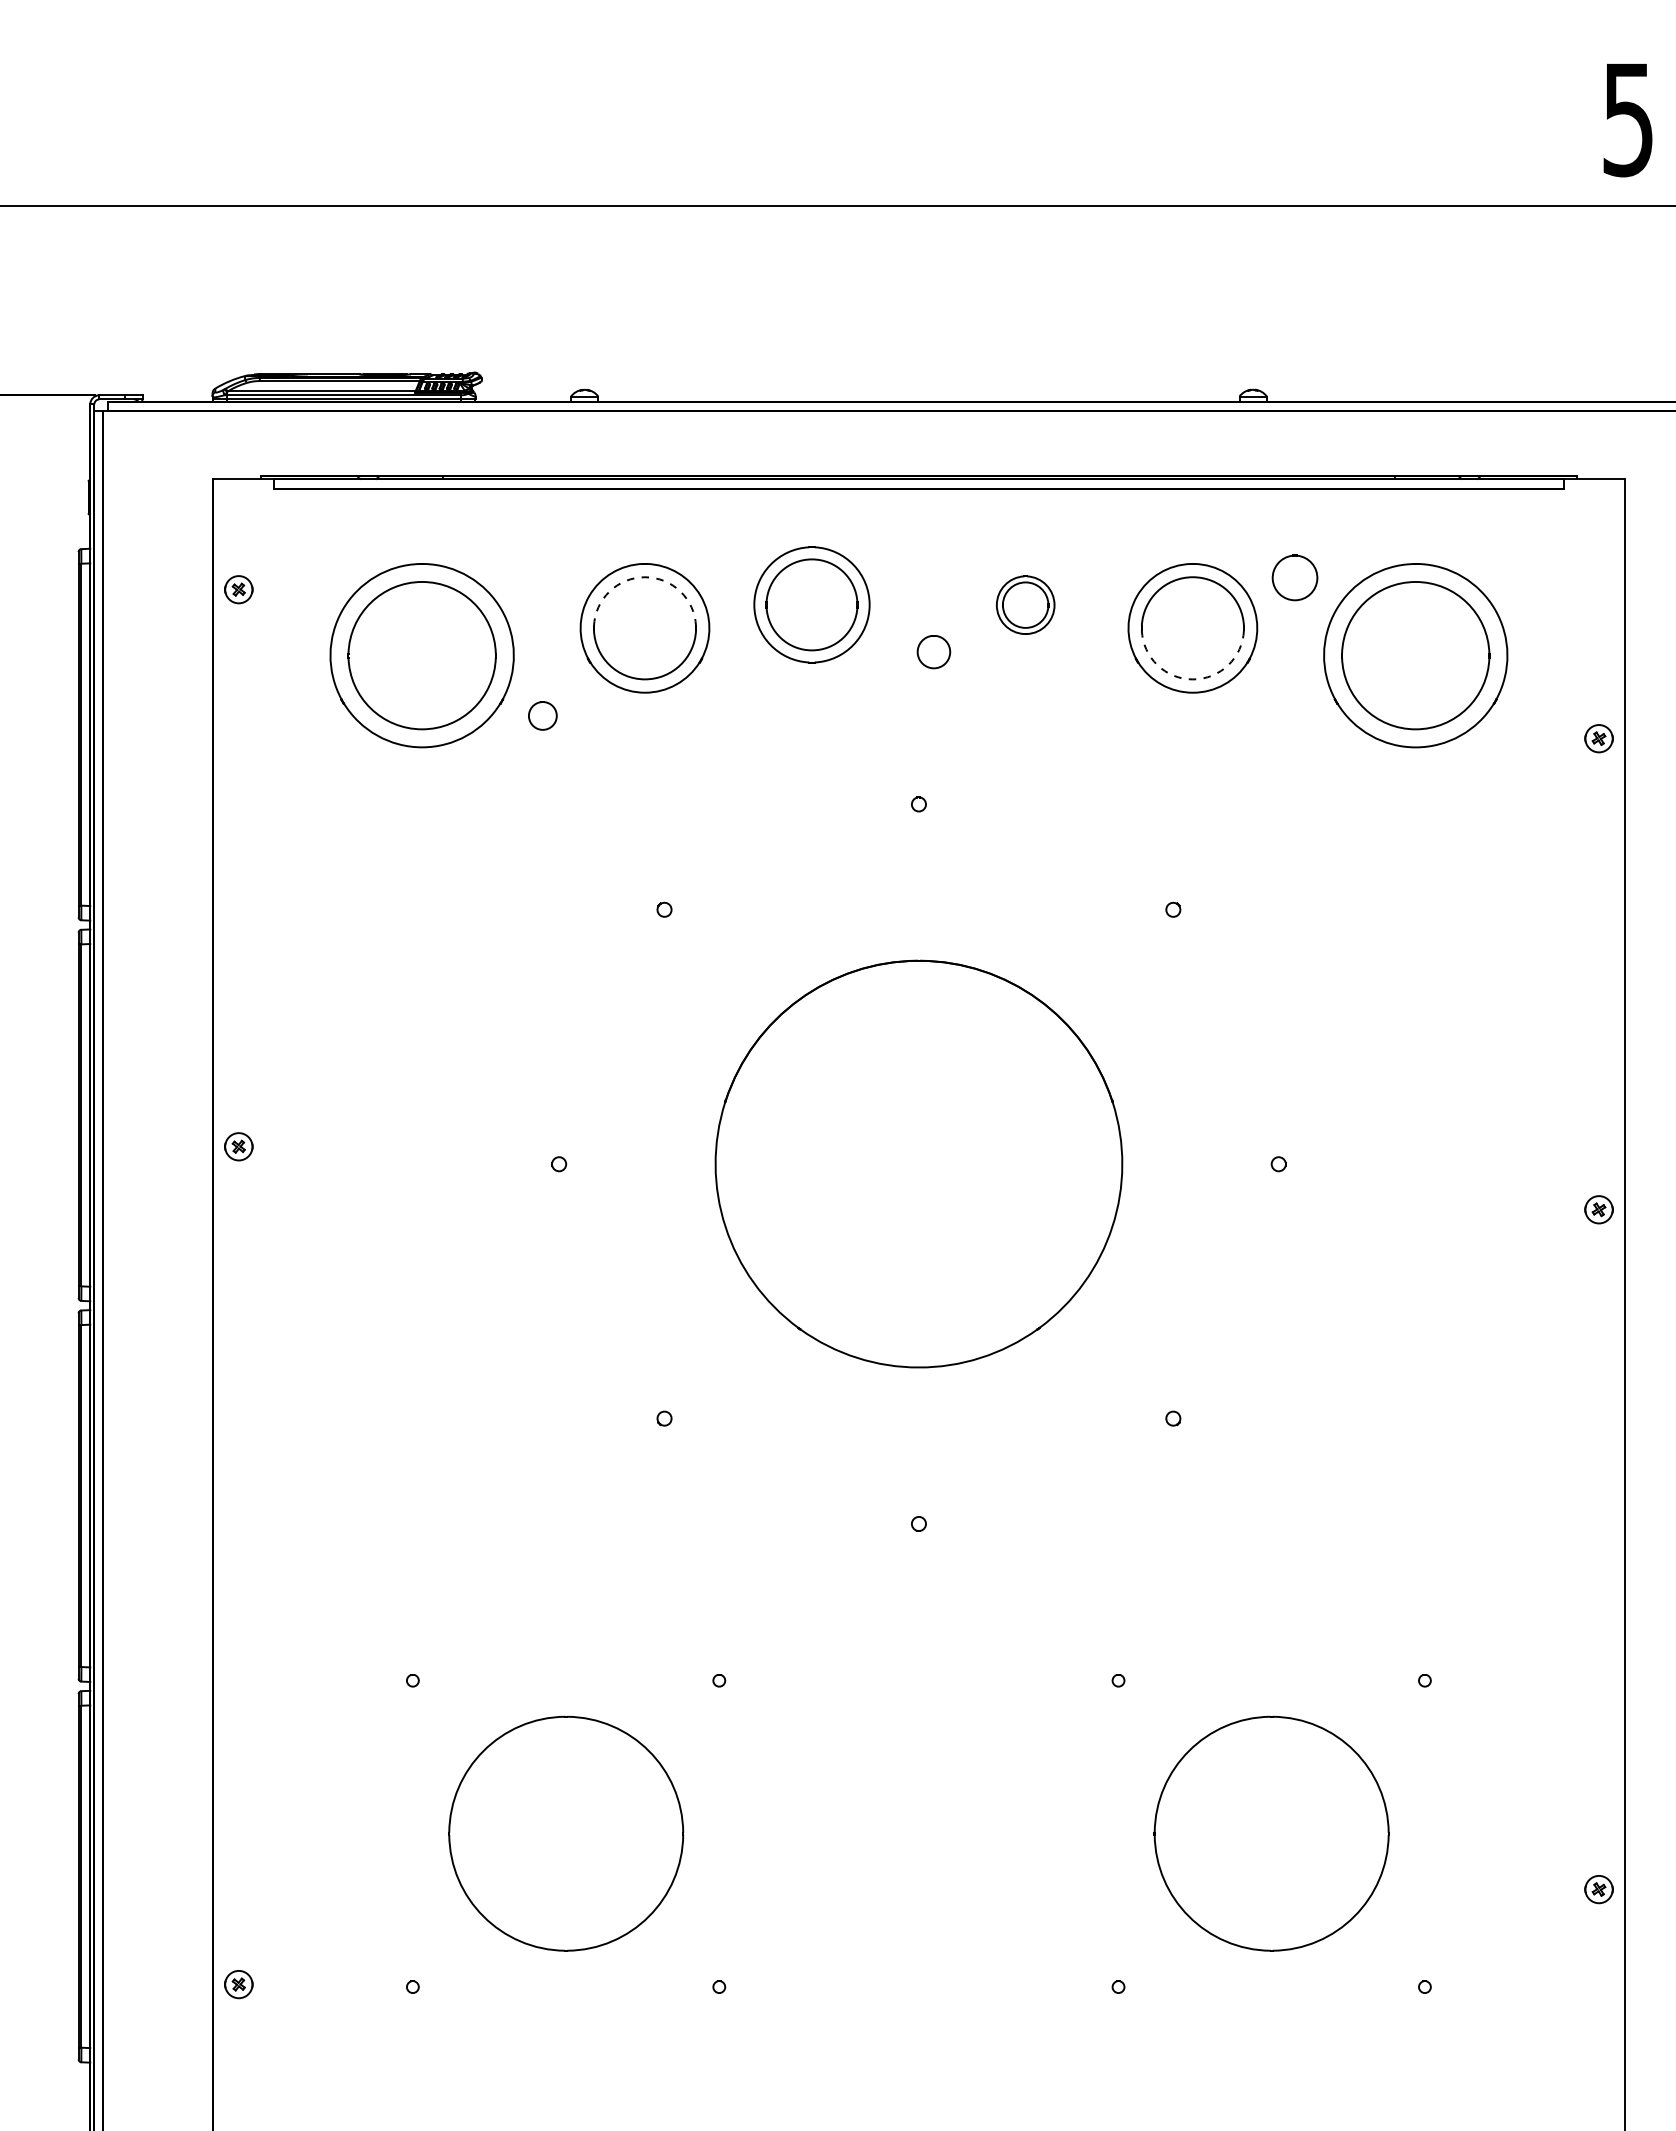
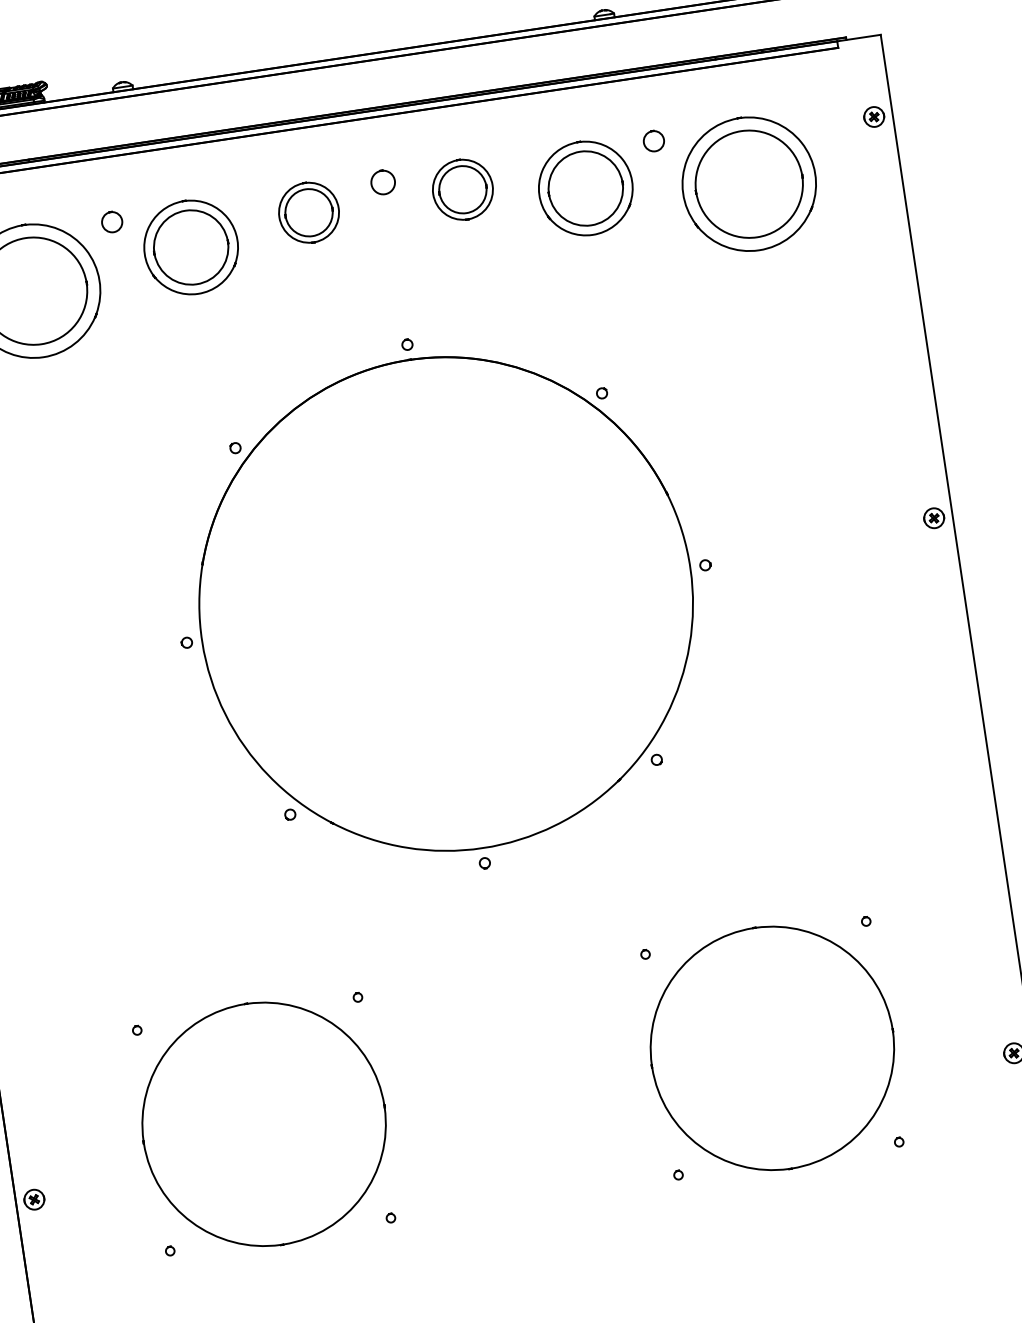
arc: (645, 577) -> (186, 210), dashed -> solid
part: (1294, 577) -> (653, 140), size x0.62
part: (812, 605) -> (309, 213), size x0.71
part: (1025, 605) -> (462, 190), size x1.43
part: (933, 652) -> (382, 182), moved
arc: (1192, 679) -> (591, 225), dashed -> solid
part: (542, 715) -> (111, 221), moved
part: (1598, 738) -> (873, 116), moved
part: (918, 1163) -> (445, 603), size x1.67
part: (1598, 1209) -> (933, 518), moved
part: (566, 1833) -> (264, 1124), size x1.43
part: (1271, 1833) -> (772, 1048), size x1.43
part: (238, 1984) -> (34, 1199), moved

